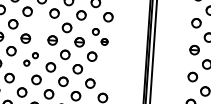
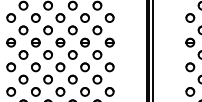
part: (39, 26) -> (47, 30), added
part: (100, 36) -> (103, 36), size x1.43
part: (30, 59) -> (41, 61), size x1.67
part: (104, 71) -> (109, 67), added

